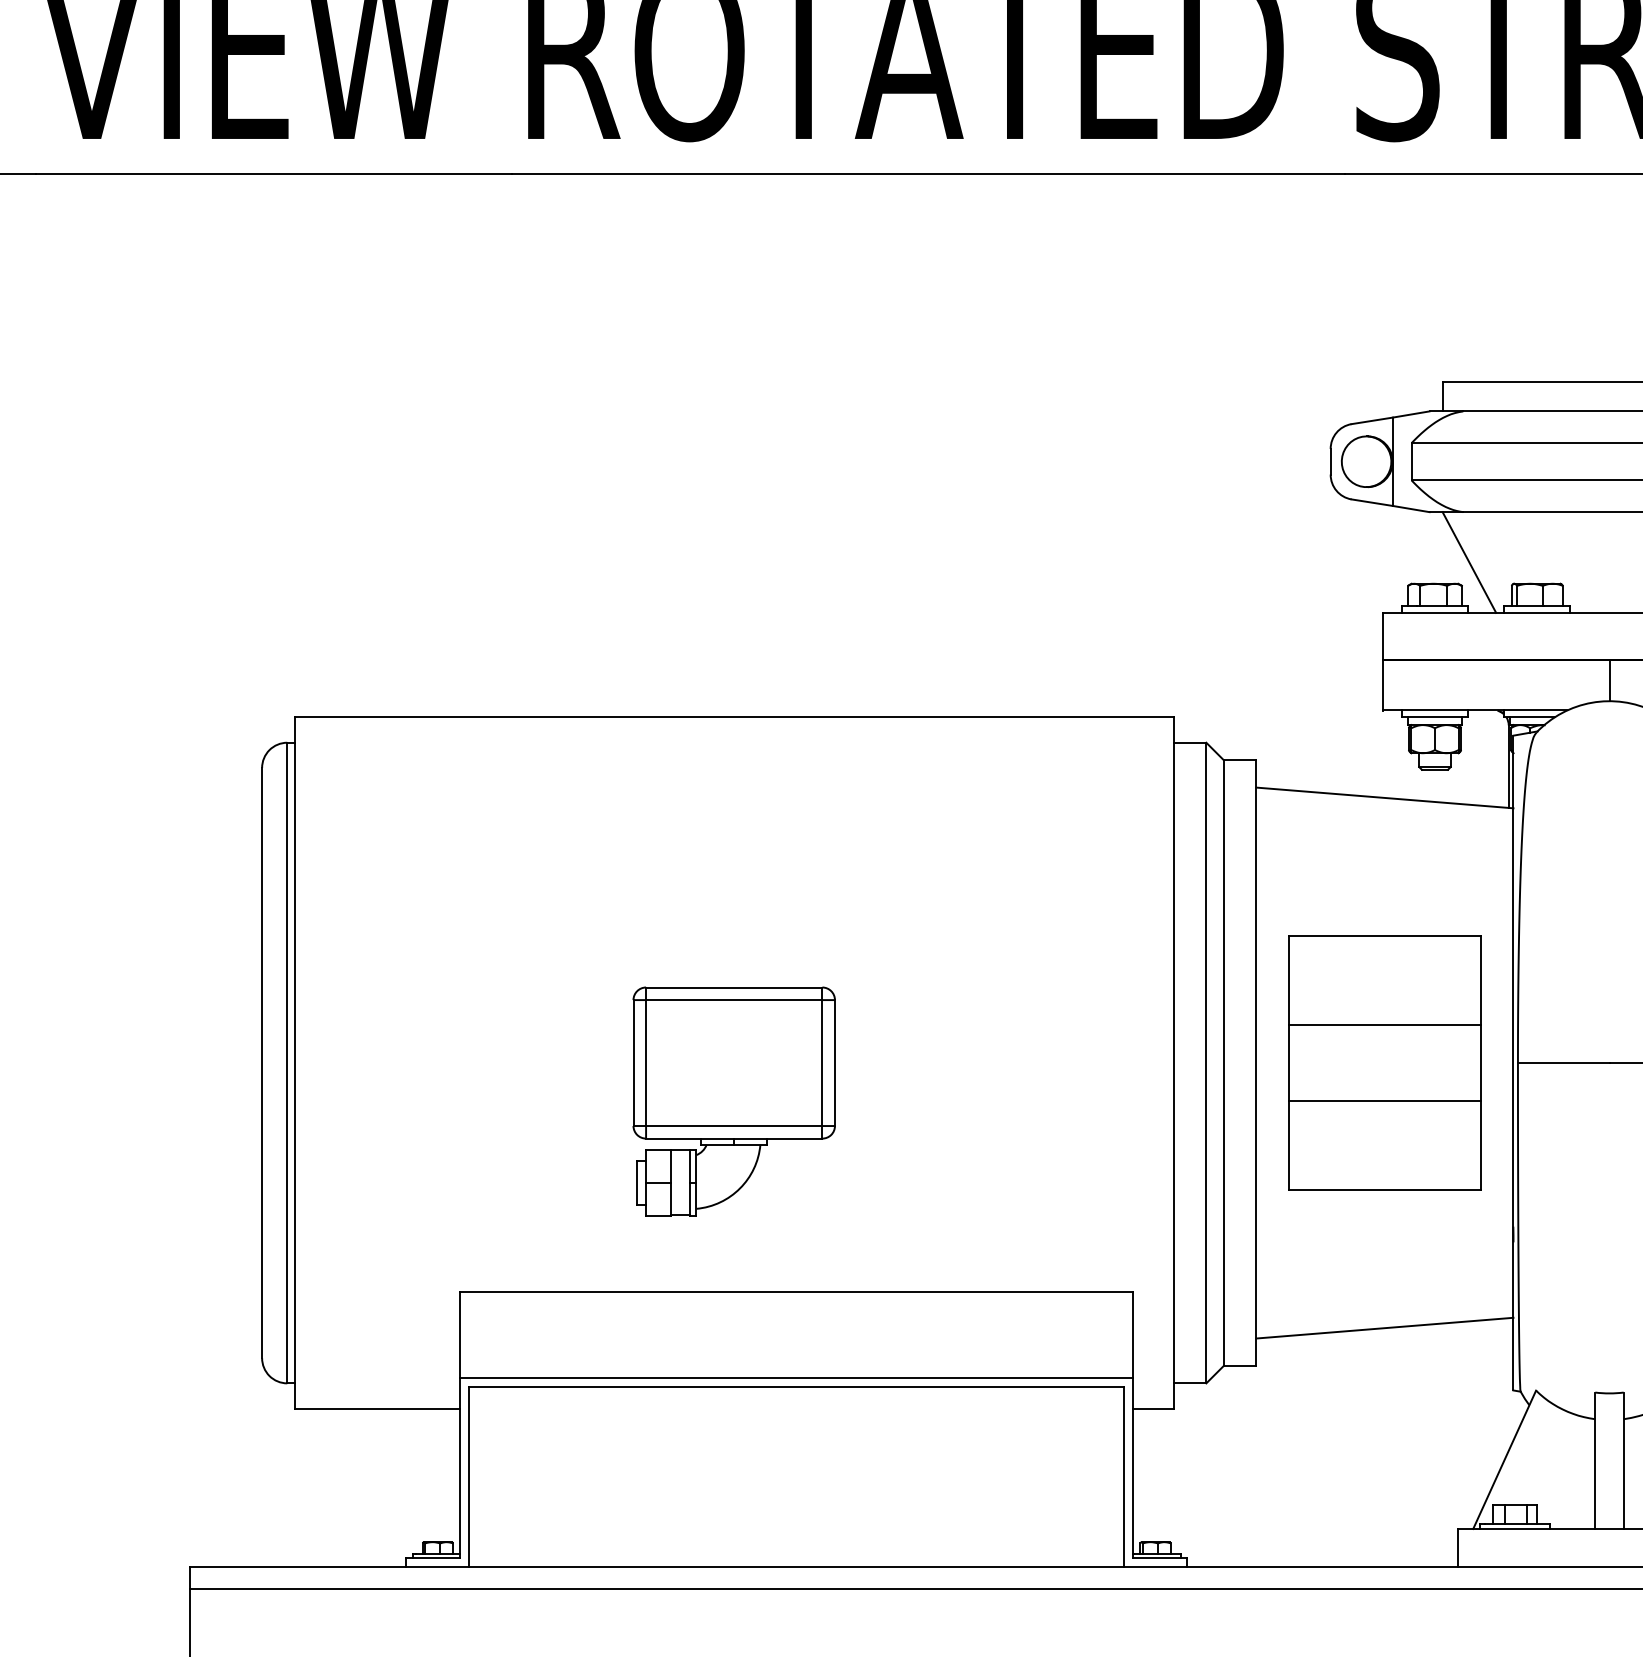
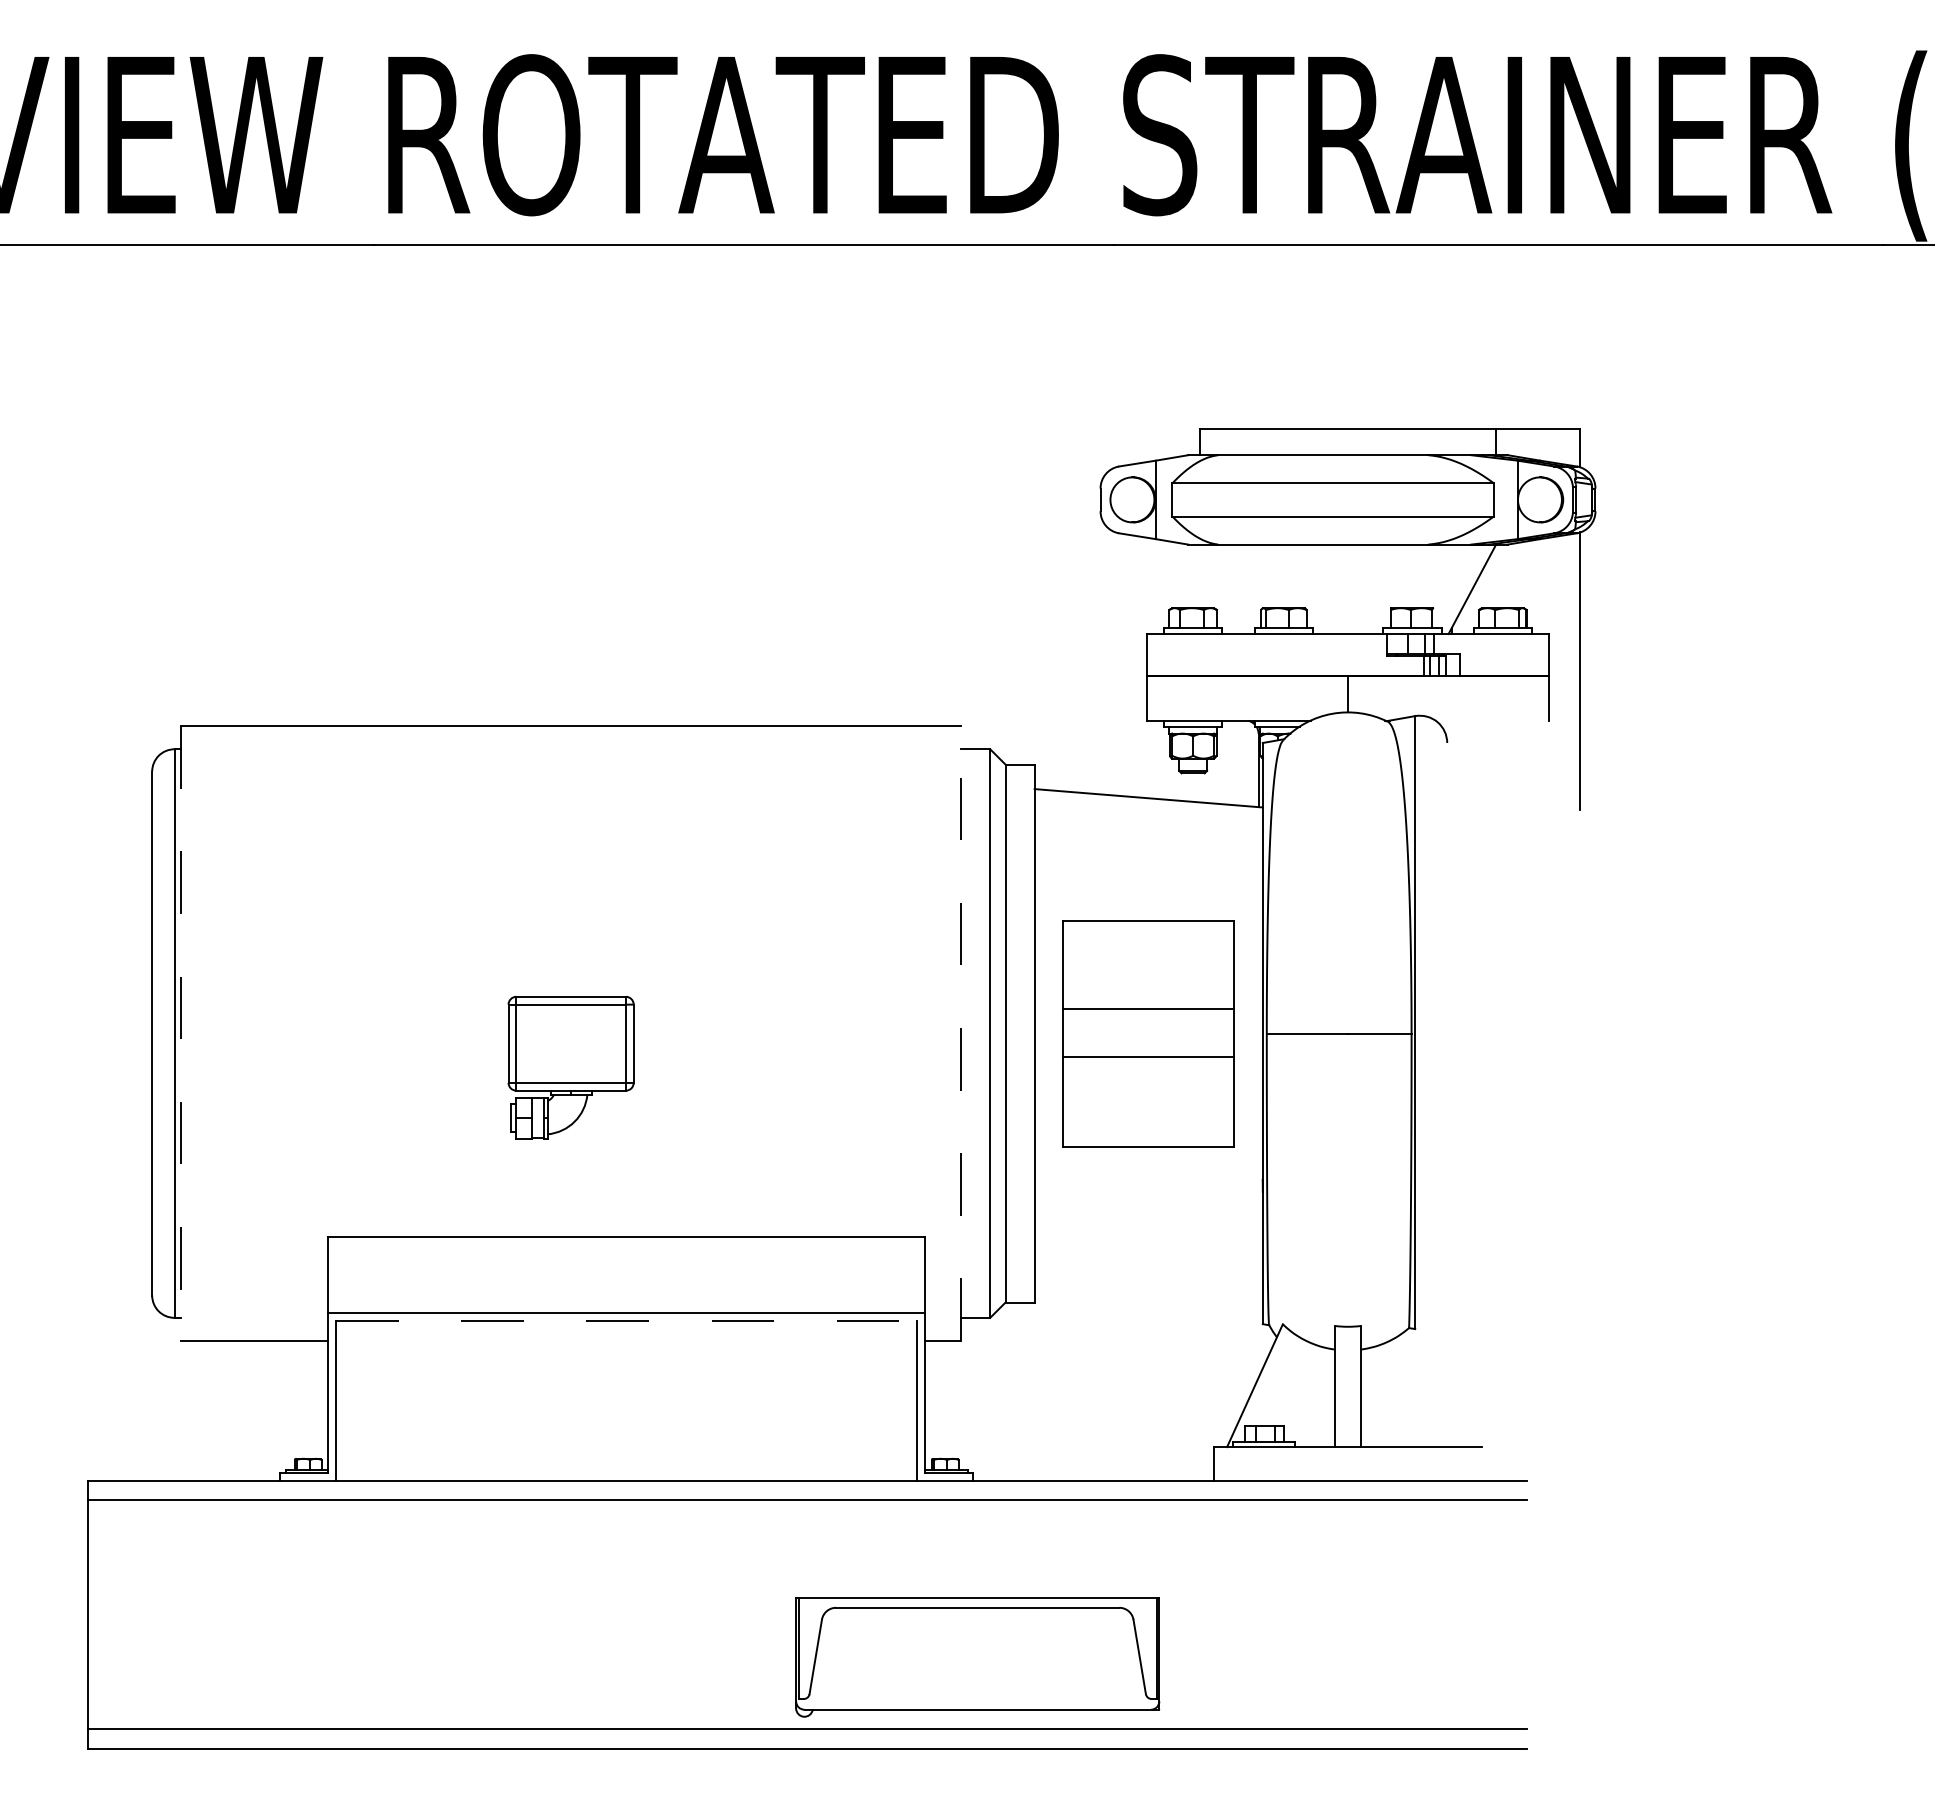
line: (1469, 562) -> (1223, 589), removed
line: (1384, 1025) -> (1148, 1057), moved
line: (1173, 1062) -> (961, 1033), solid -> dashed
line: (295, 1064) -> (181, 1034), solid -> dashed
part: (733, 1101) -> (570, 1067), size x0.7
line: (1384, 1101) -> (1148, 1009), moved
line: (1384, 1327) -> (1148, 1268), removed
line: (796, 1387) -> (626, 1321), solid -> dashed

